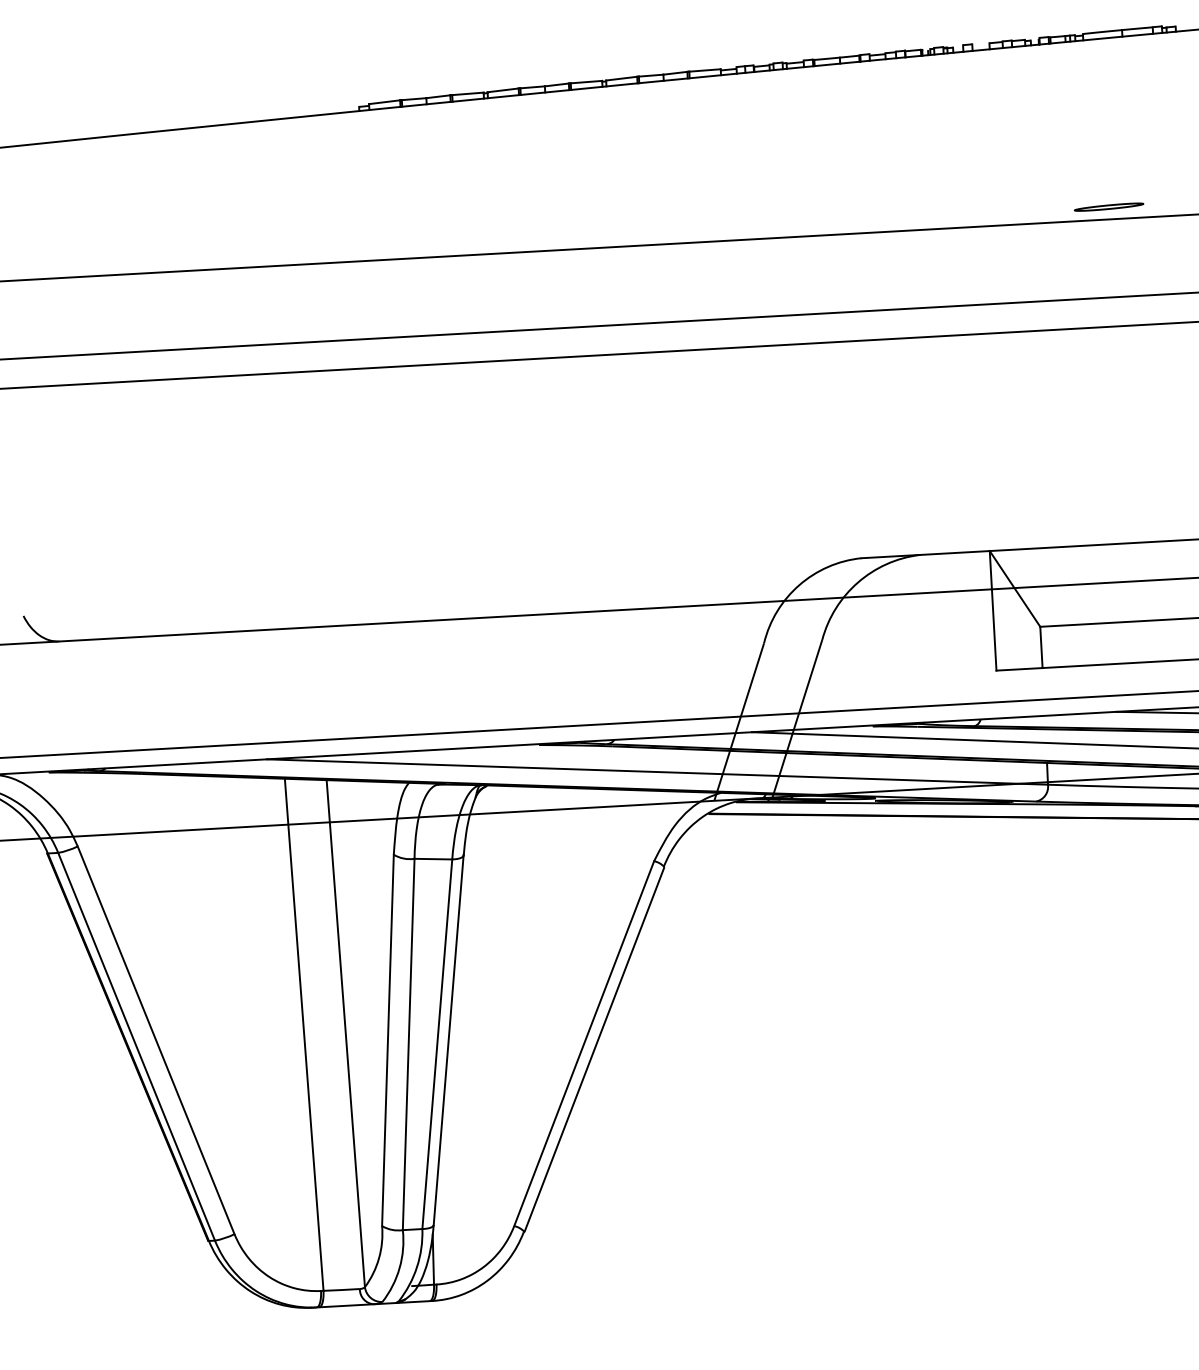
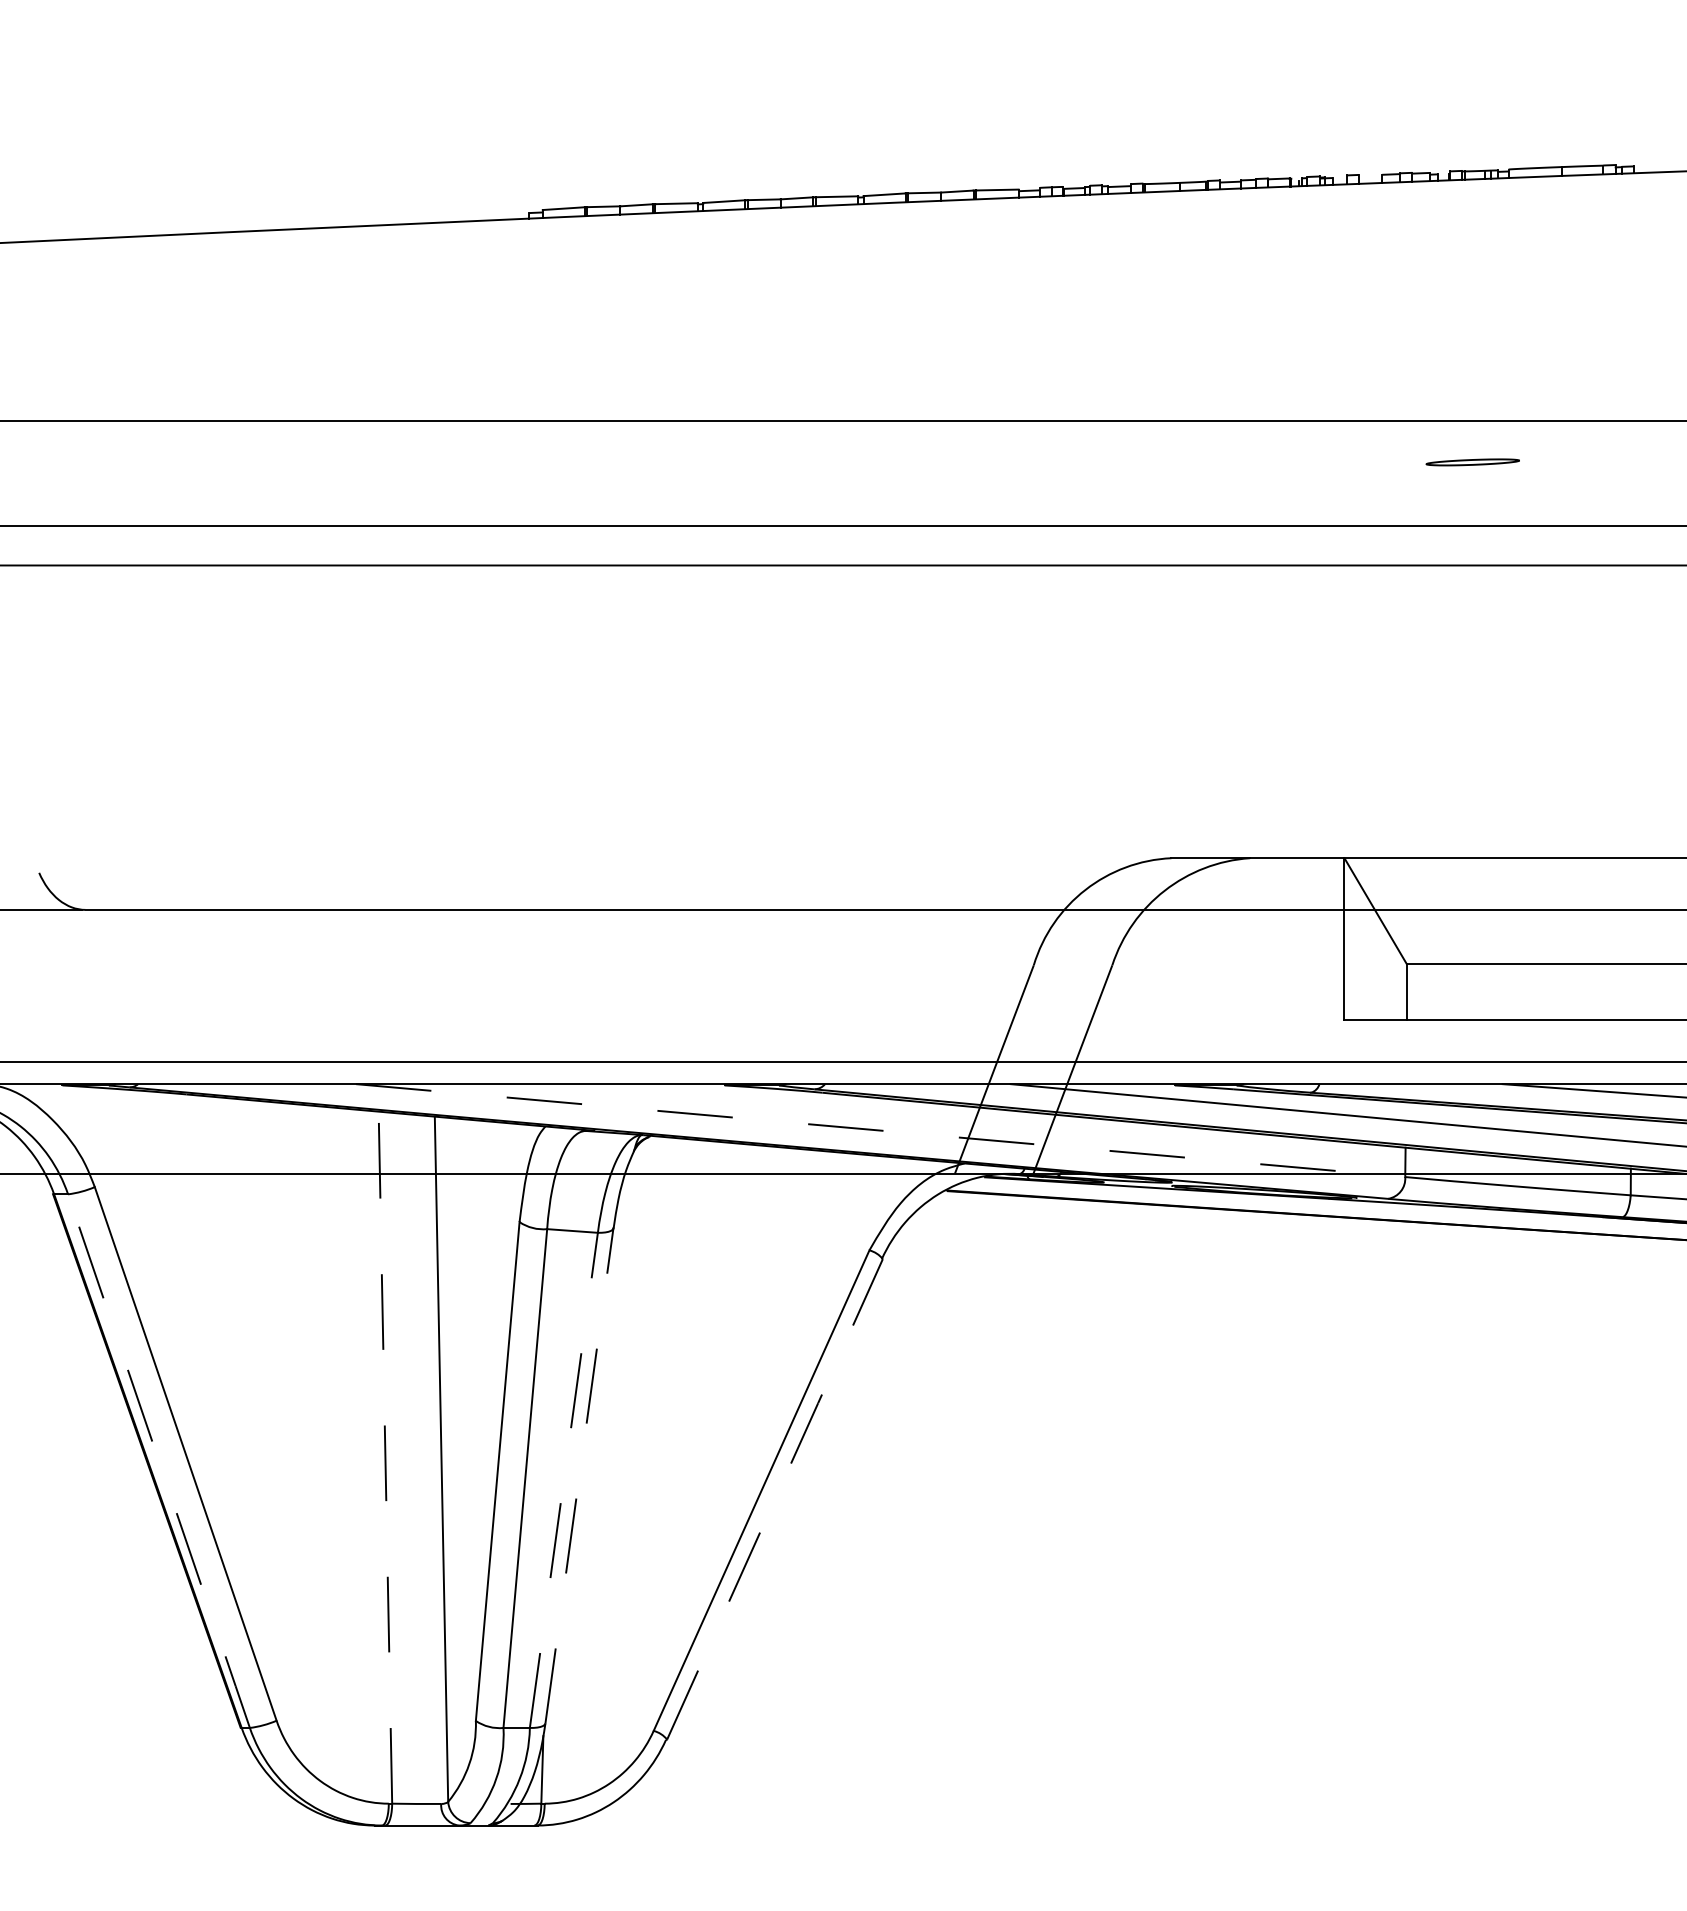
part: (1108, 207) -> (1472, 462), moved
line: (657, 771) -> (880, 1130), solid -> dashed
line: (304, 1034) -> (385, 1457), solid -> dashed
line: (448, 1039) -> (579, 1475), solid -> dashed
line: (437, 1044) -> (563, 1480), solid -> dashed
line: (137, 1047) -> (159, 1462), solid -> dashed
line: (594, 1048) -> (775, 1498), solid -> dashed

